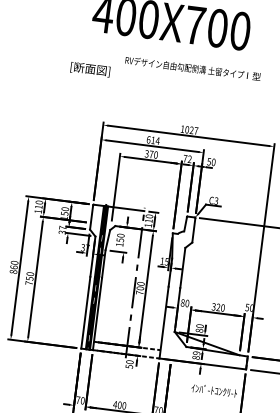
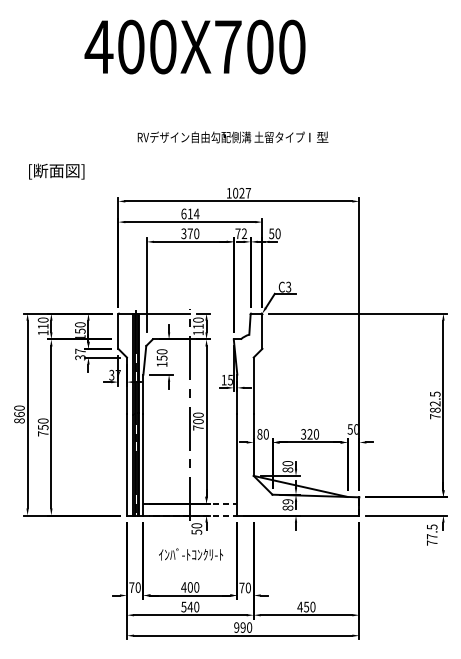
text: (192, 68) -> (232, 137), moved
text: (90, 69) -> (56, 171), moved
text: (214, 390) -> (191, 554), moved

